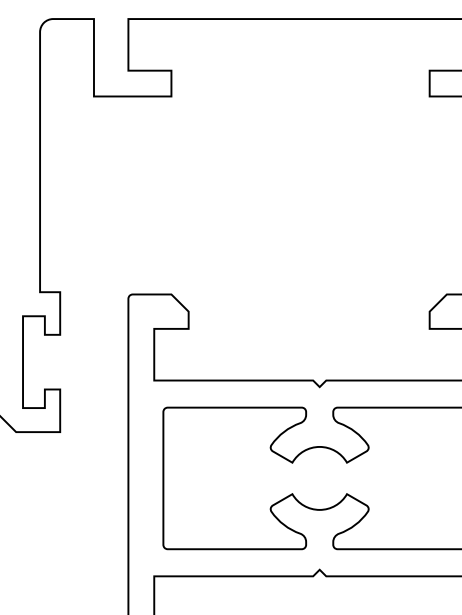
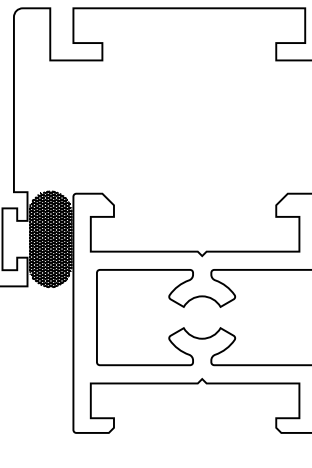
hatch: (92, 360) -> (49, 238), added

